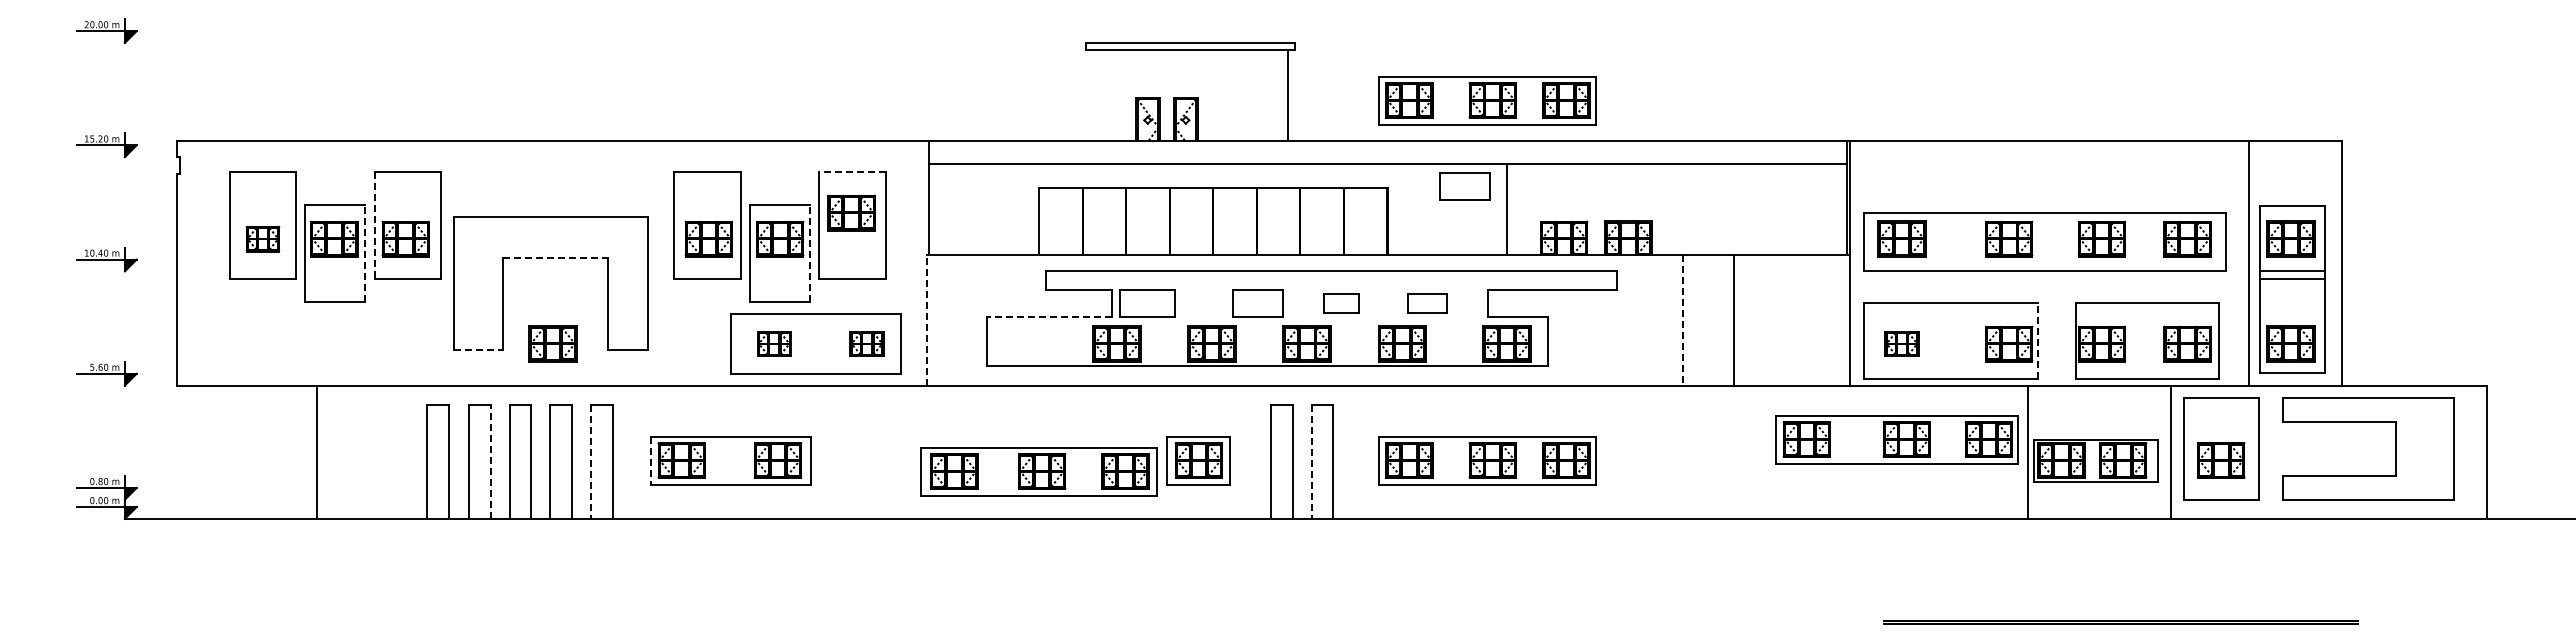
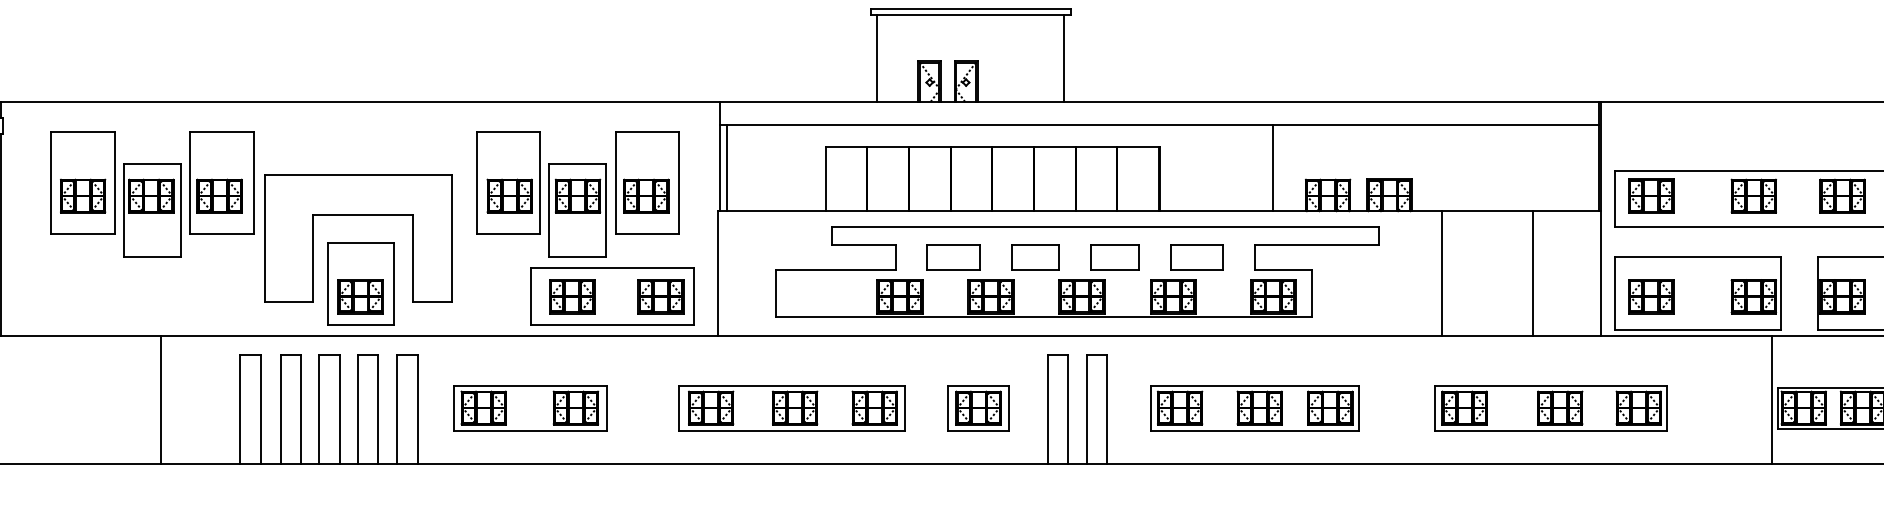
line: (1093, 95) -> (877, 58), added
part: (1487, 100) -> (1254, 63), removed
line: (852, 171) -> (647, 131), dashed -> solid
part: (1464, 186) -> (1232, 145), removed
line: (936, 209) -> (727, 167), added
part: (851, 212) -> (646, 195), moved
line: (374, 225) -> (189, 183), dashed -> solid
part: (262, 238) -> (82, 195), size x1.43
line: (364, 253) -> (180, 210), dashed -> solid
line: (809, 253) -> (606, 210), dashed -> solid
line: (556, 258) -> (363, 214), dashed -> solid
part: (1147, 303) -> (953, 257), moved
part: (1341, 303) -> (1115, 257), size x1.43
part: (1427, 303) -> (1197, 257), size x1.43
line: (1049, 316) -> (835, 270), dashed -> solid
line: (926, 319) -> (717, 273), dashed -> solid
line: (1734, 319) -> (1533, 273), moved
line: (1683, 320) -> (1442, 274), dashed -> solid
part: (553, 330) -> (361, 283), added
line: (2037, 340) -> (1780, 293), dashed -> solid
part: (773, 343) -> (571, 296), size x1.43
part: (866, 343) -> (660, 296), size x1.43
part: (1901, 343) -> (1650, 296), size x1.43
line: (478, 349) -> (289, 301), dashed -> solid
part: (1896, 439) -> (1550, 408), moved
line: (316, 451) -> (160, 399), moved
line: (650, 460) -> (453, 408), dashed -> solid
line: (490, 461) -> (300, 409), dashed -> solid
line: (591, 462) -> (397, 409), dashed -> solid
line: (1311, 462) -> (1086, 409), dashed -> solid
part: (1038, 471) -> (791, 408), moved

